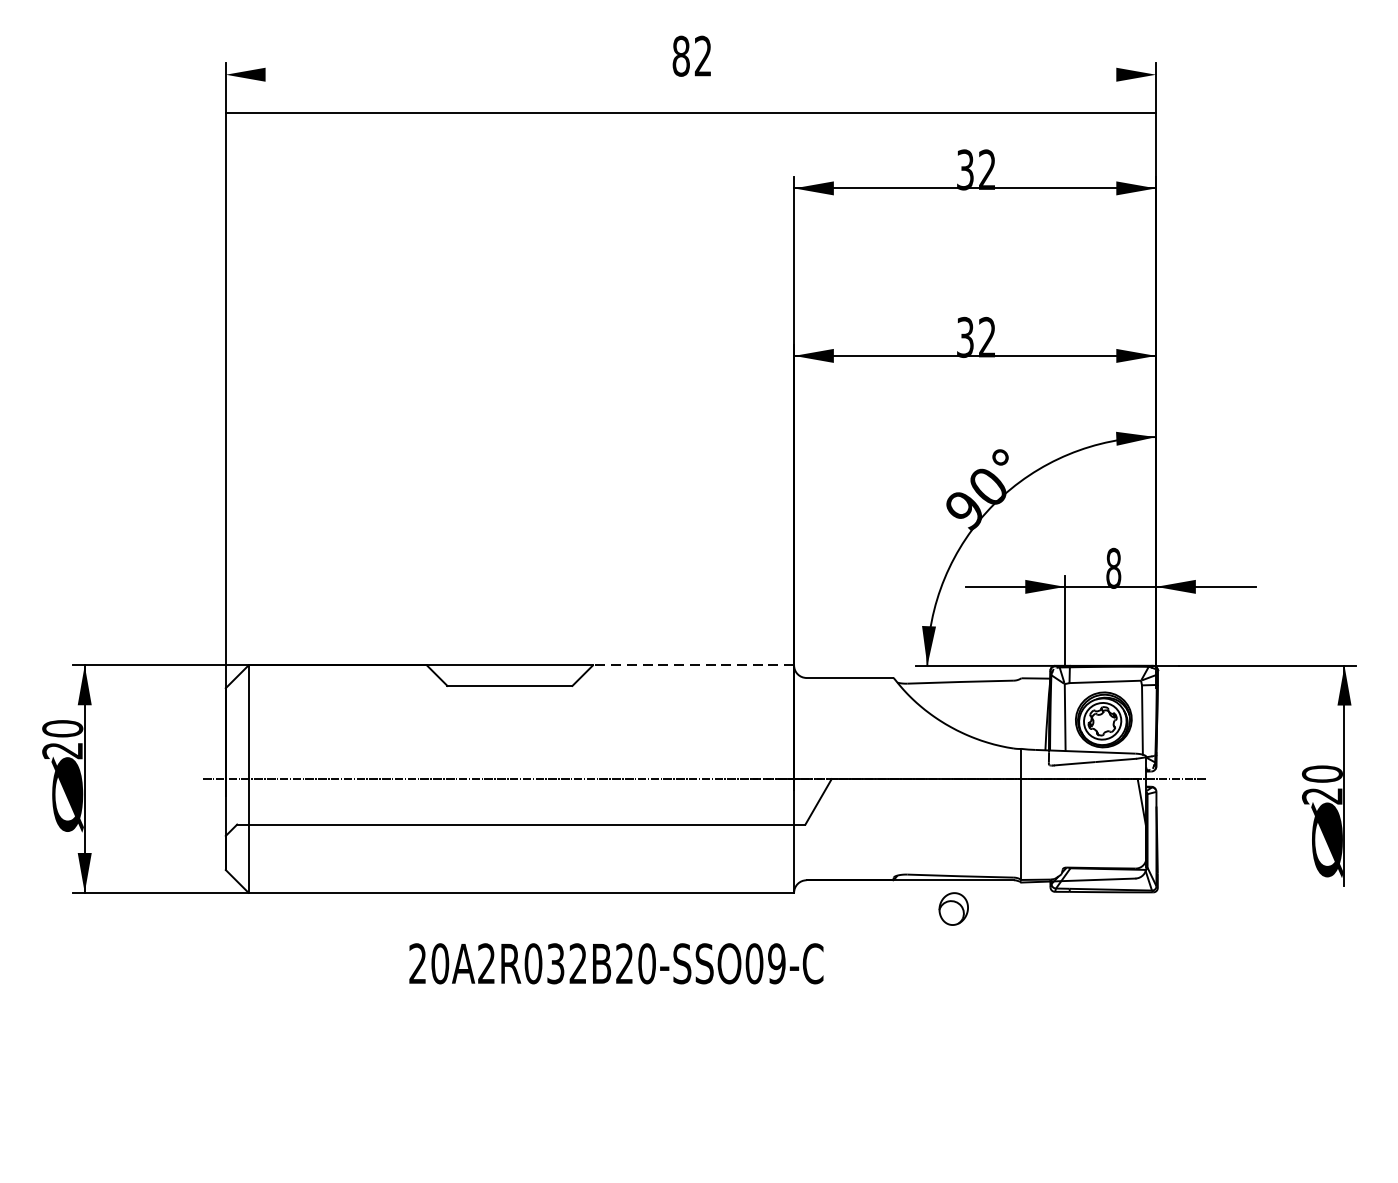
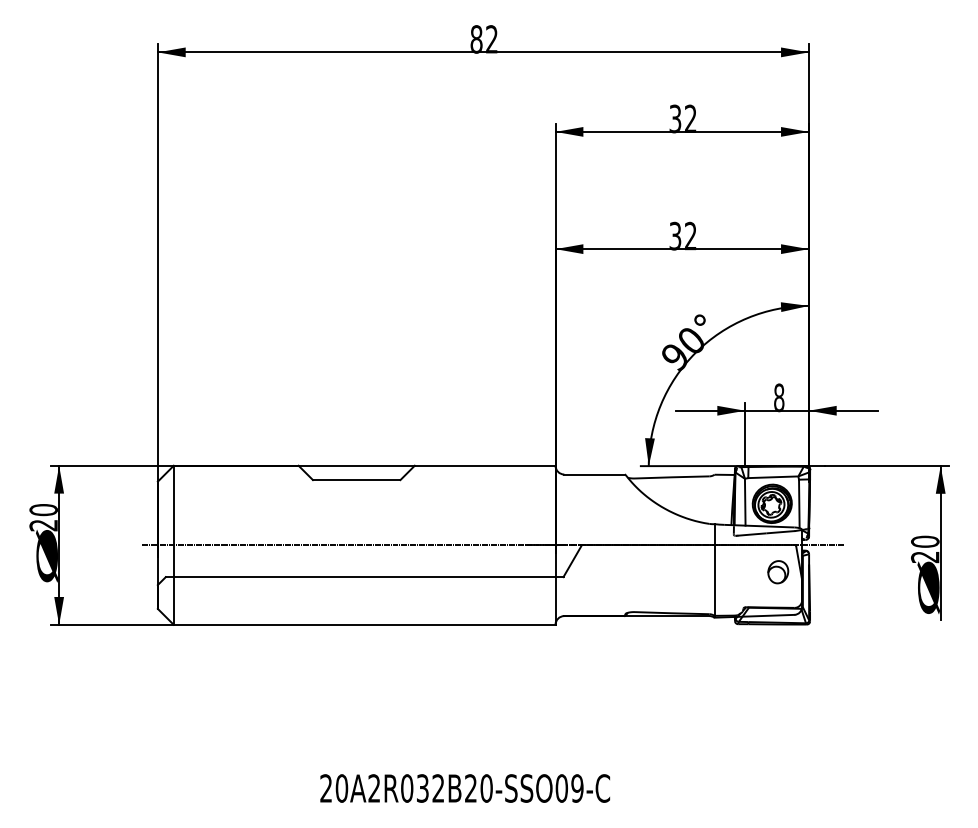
line: (689, 113) -> (482, 52), moved
line: (692, 665) -> (484, 465), dashed -> solid
part: (954, 909) -> (778, 572), moved
text: (616, 963) -> (465, 788), moved

